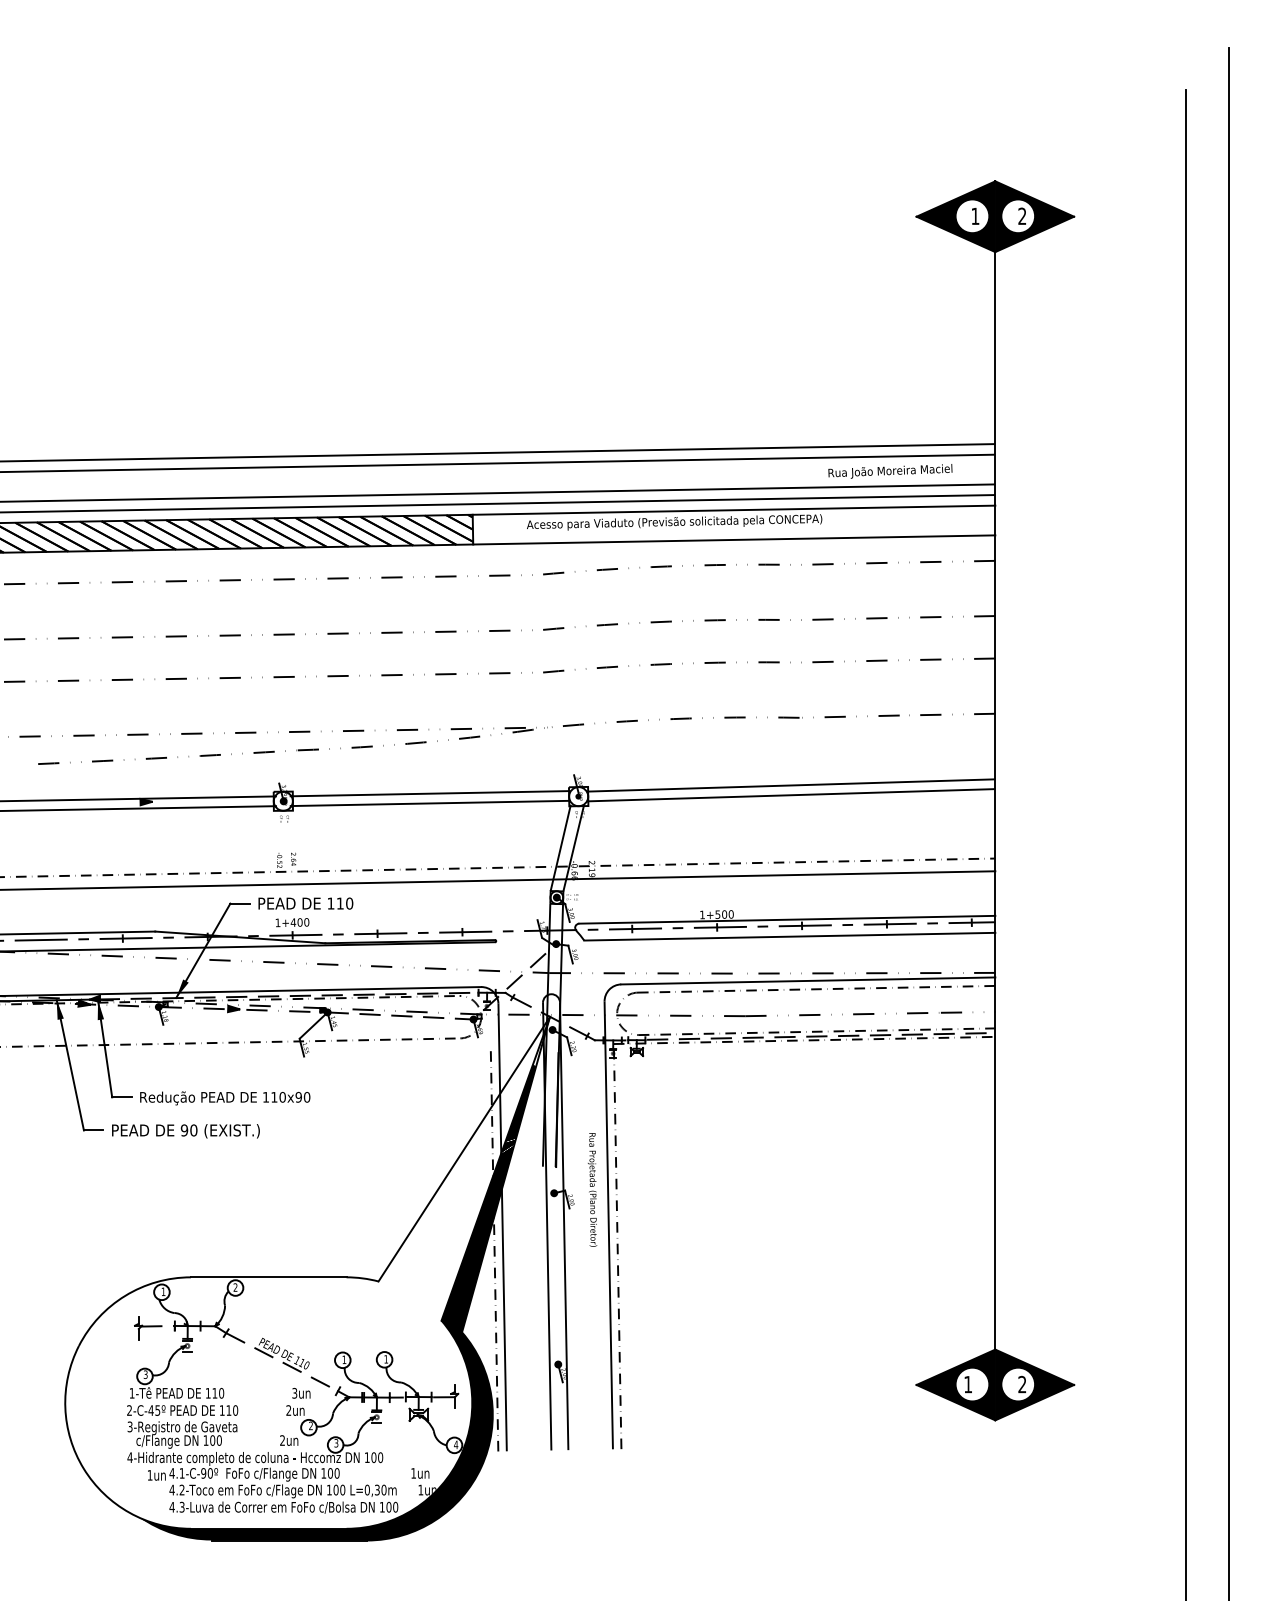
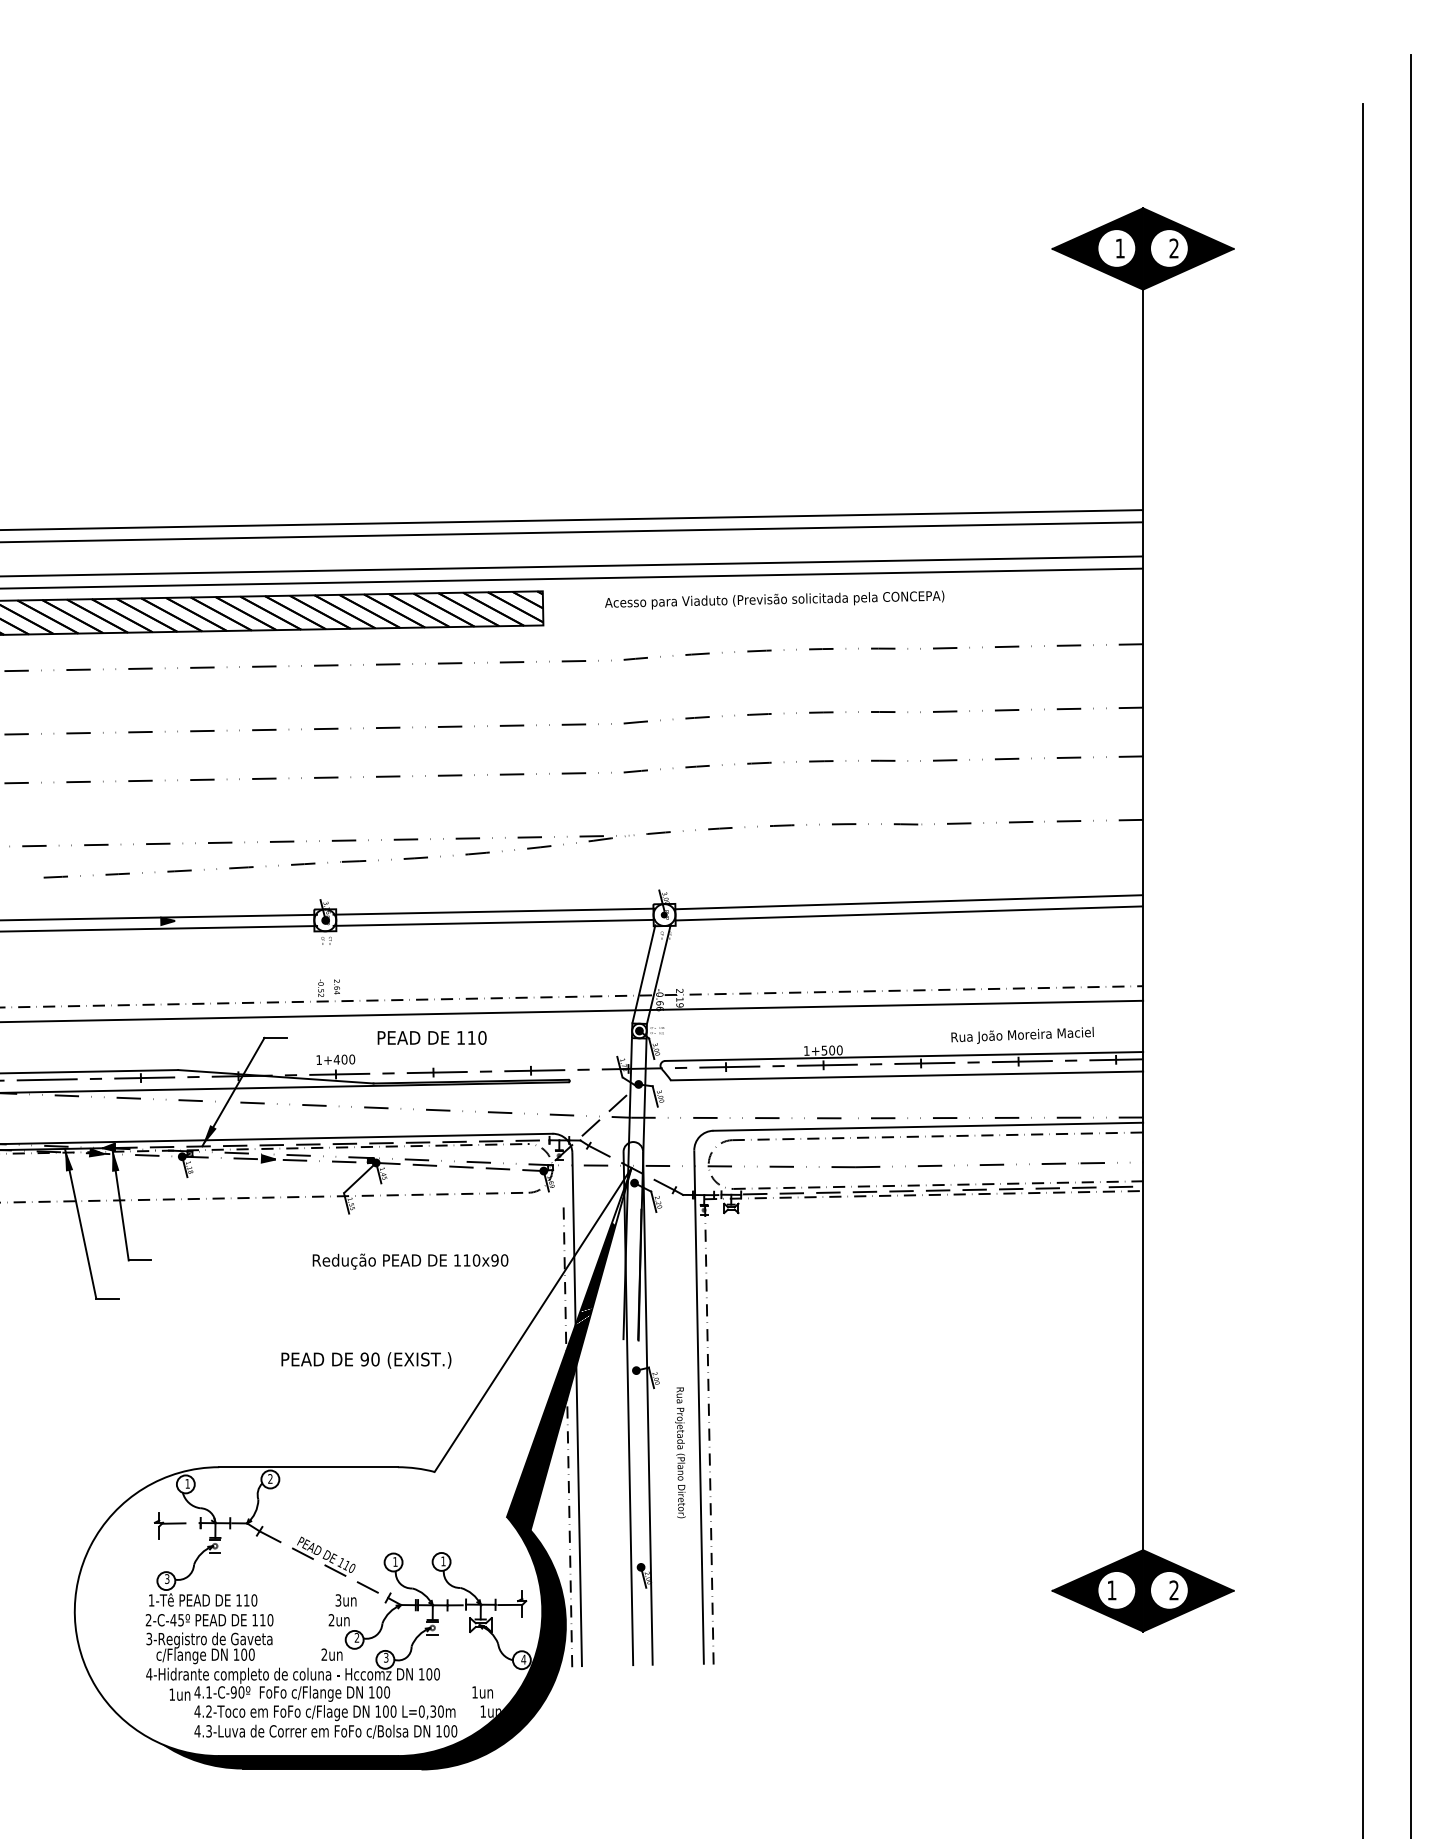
text: (890, 471) -> (1022, 1035), moved
line: (733, 509) -> (842, 585), removed
line: (734, 539) -> (843, 619), removed
text: (305, 903) -> (431, 1037), moved
text: (225, 1098) -> (410, 1261), moved
text: (186, 1131) -> (366, 1360), moved
text: (592, 1189) -> (680, 1452), moved

